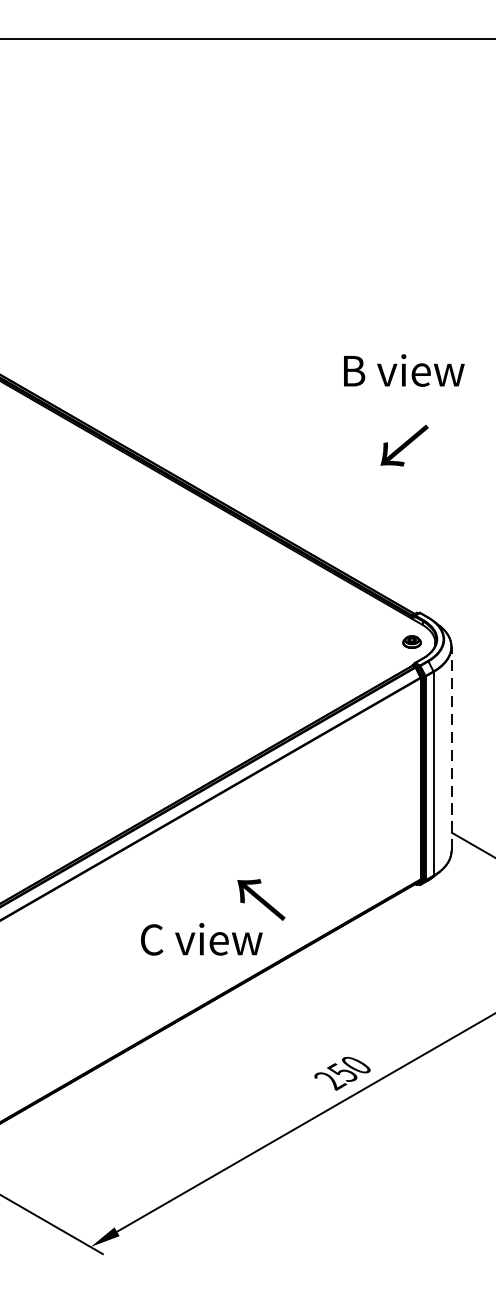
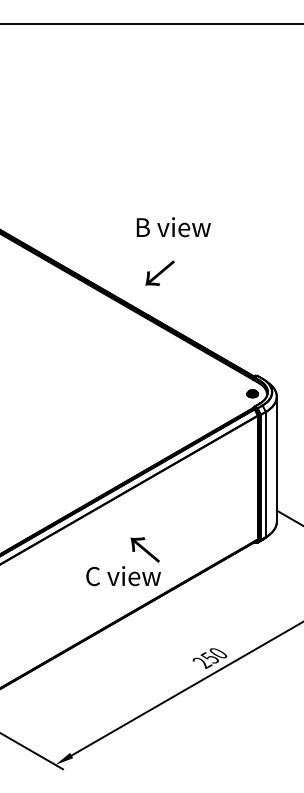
text: (403, 371) -> (173, 227), moved
text: (403, 444) -> (159, 272), moved
line: (450, 747) -> (276, 458), dashed -> solid
text: (260, 899) -> (144, 549), moved

